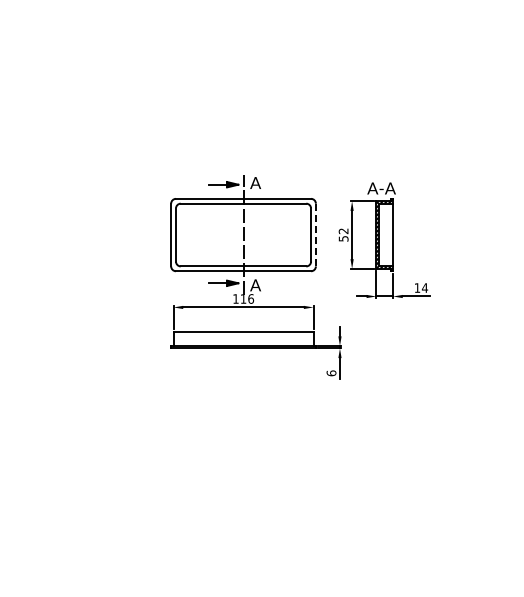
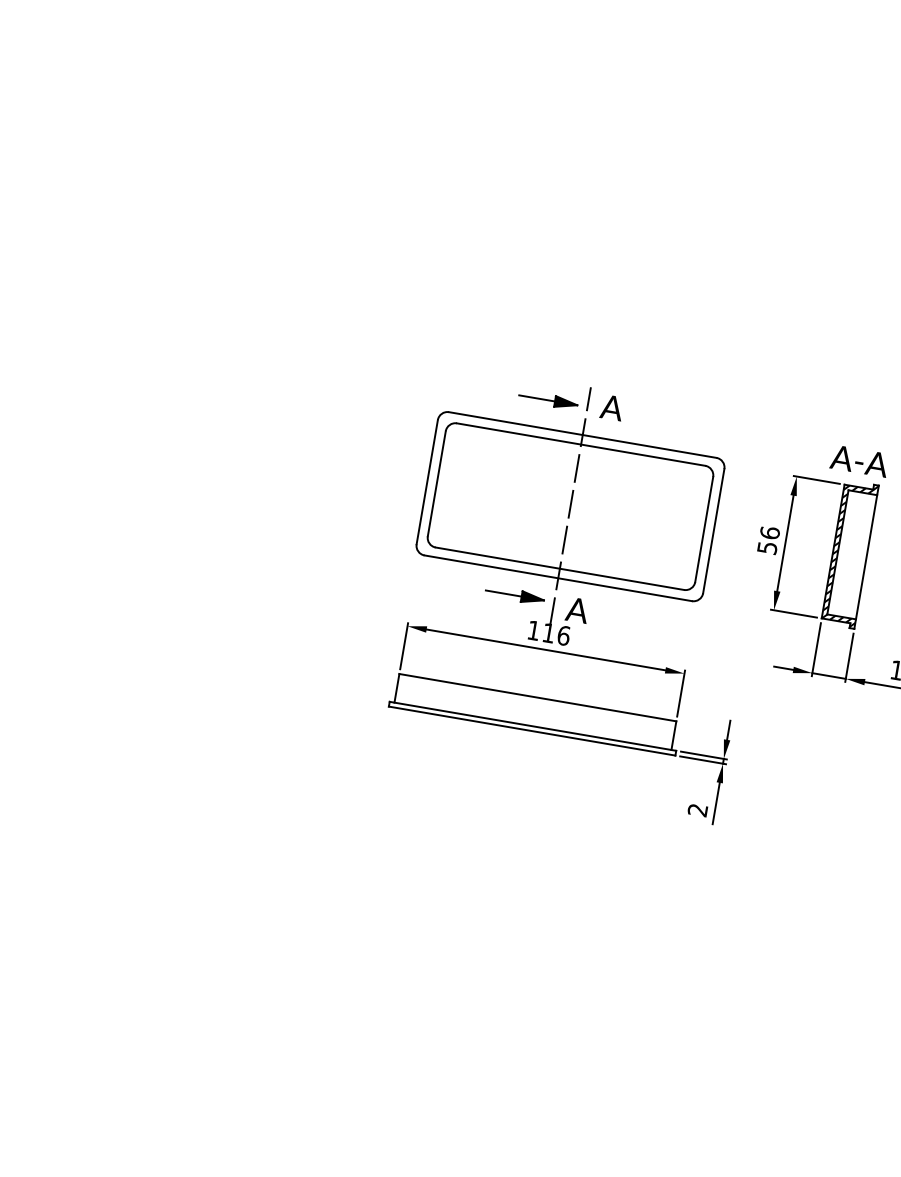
text: (343, 231) -> (769, 533), 52 -> 56
line: (315, 235) -> (712, 531), dashed -> solid
text: (331, 373) -> (697, 810), 6 -> 2

